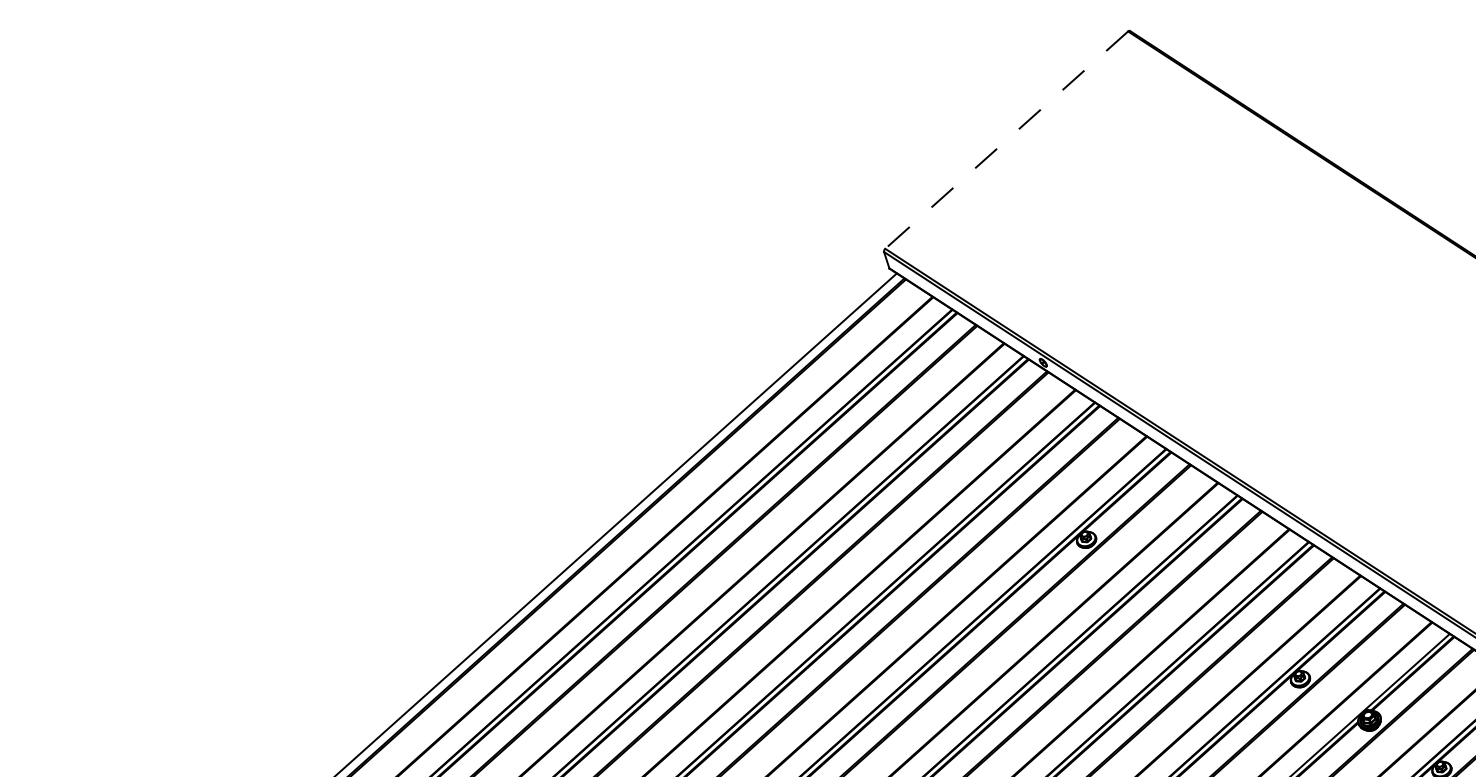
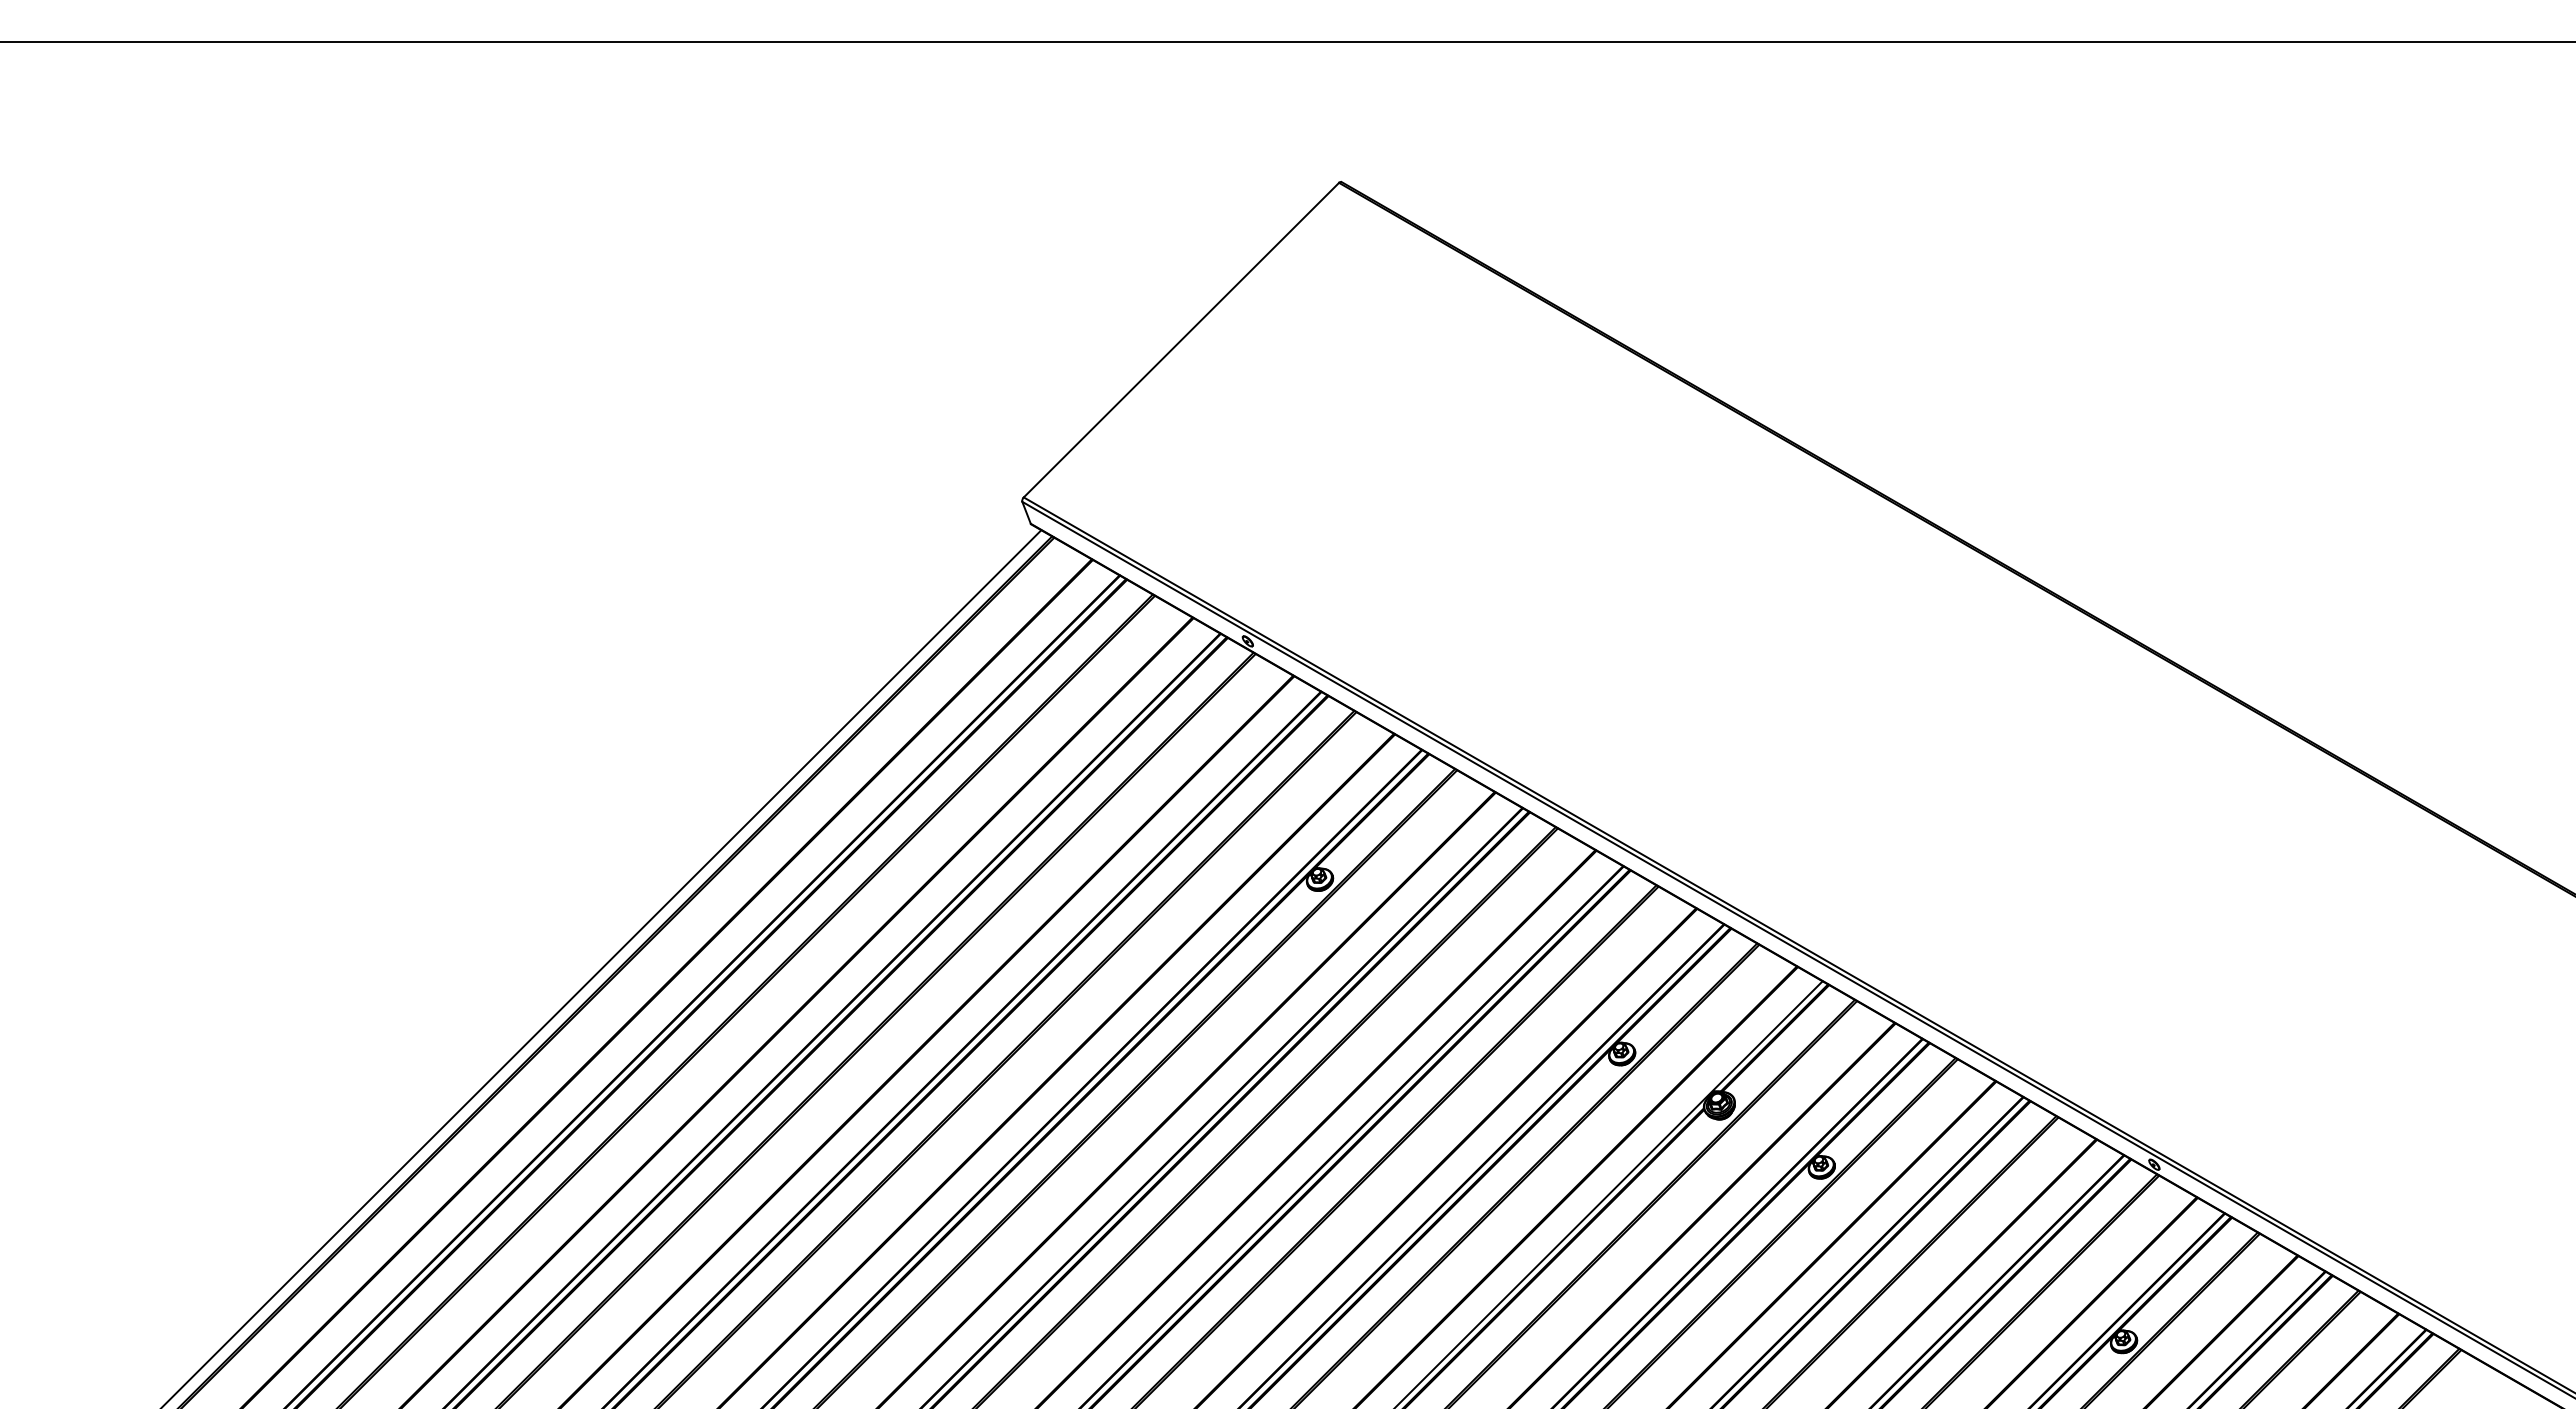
line: (1006, 140) -> (1181, 340), dashed -> solid

